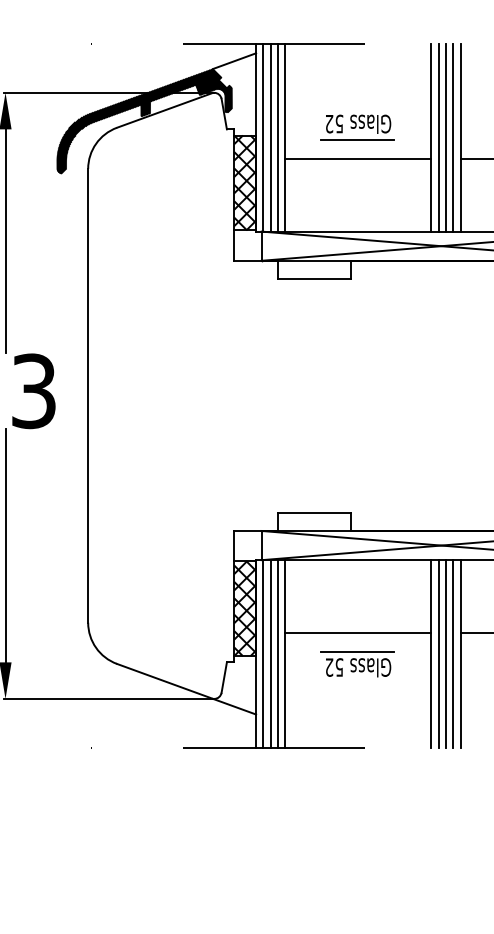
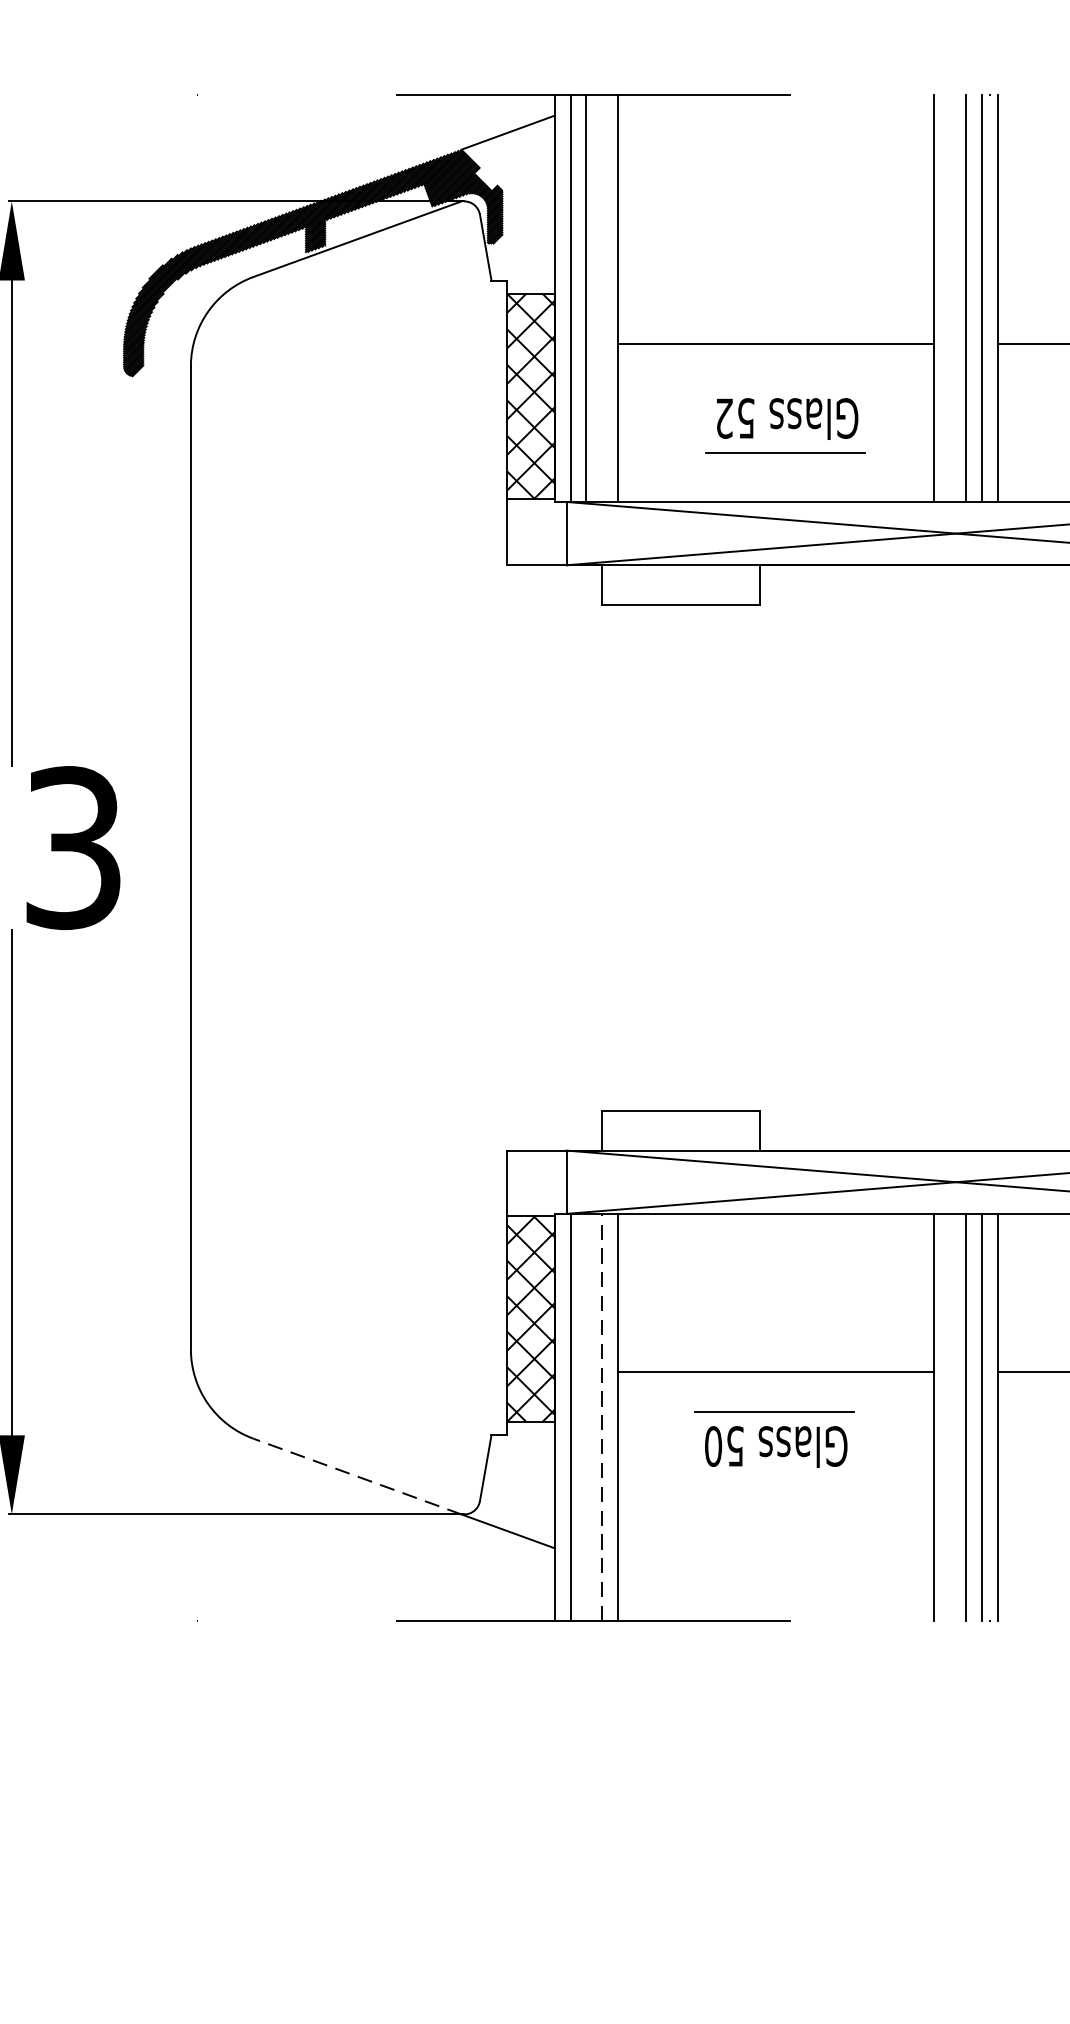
part: (357, 127) -> (785, 425), moved
line: (278, 137) -> (603, 298), removed
line: (438, 137) -> (949, 298), removed
line: (270, 654) -> (585, 1418), removed
line: (278, 654) -> (603, 1418), solid -> dashed
line: (438, 654) -> (949, 1418), removed
text: (329, 667) -> (713, 1446), 52 -> 50
line: (164, 681) -> (356, 1476), solid -> dashed

